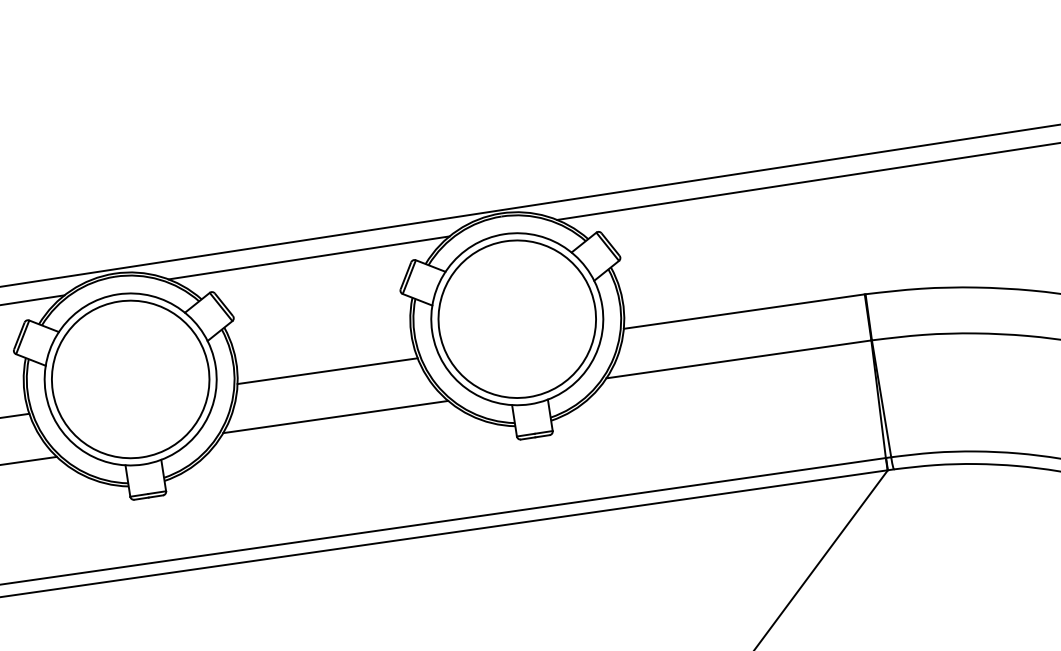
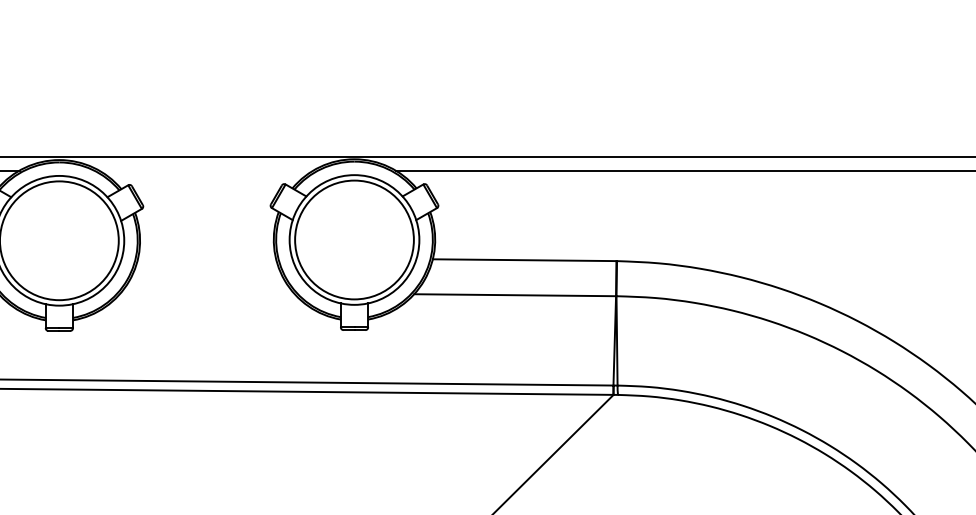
line: (309, 257) -> (206, 170), removed
line: (326, 370) -> (206, 256), removed
line: (335, 417) -> (207, 292), removed

